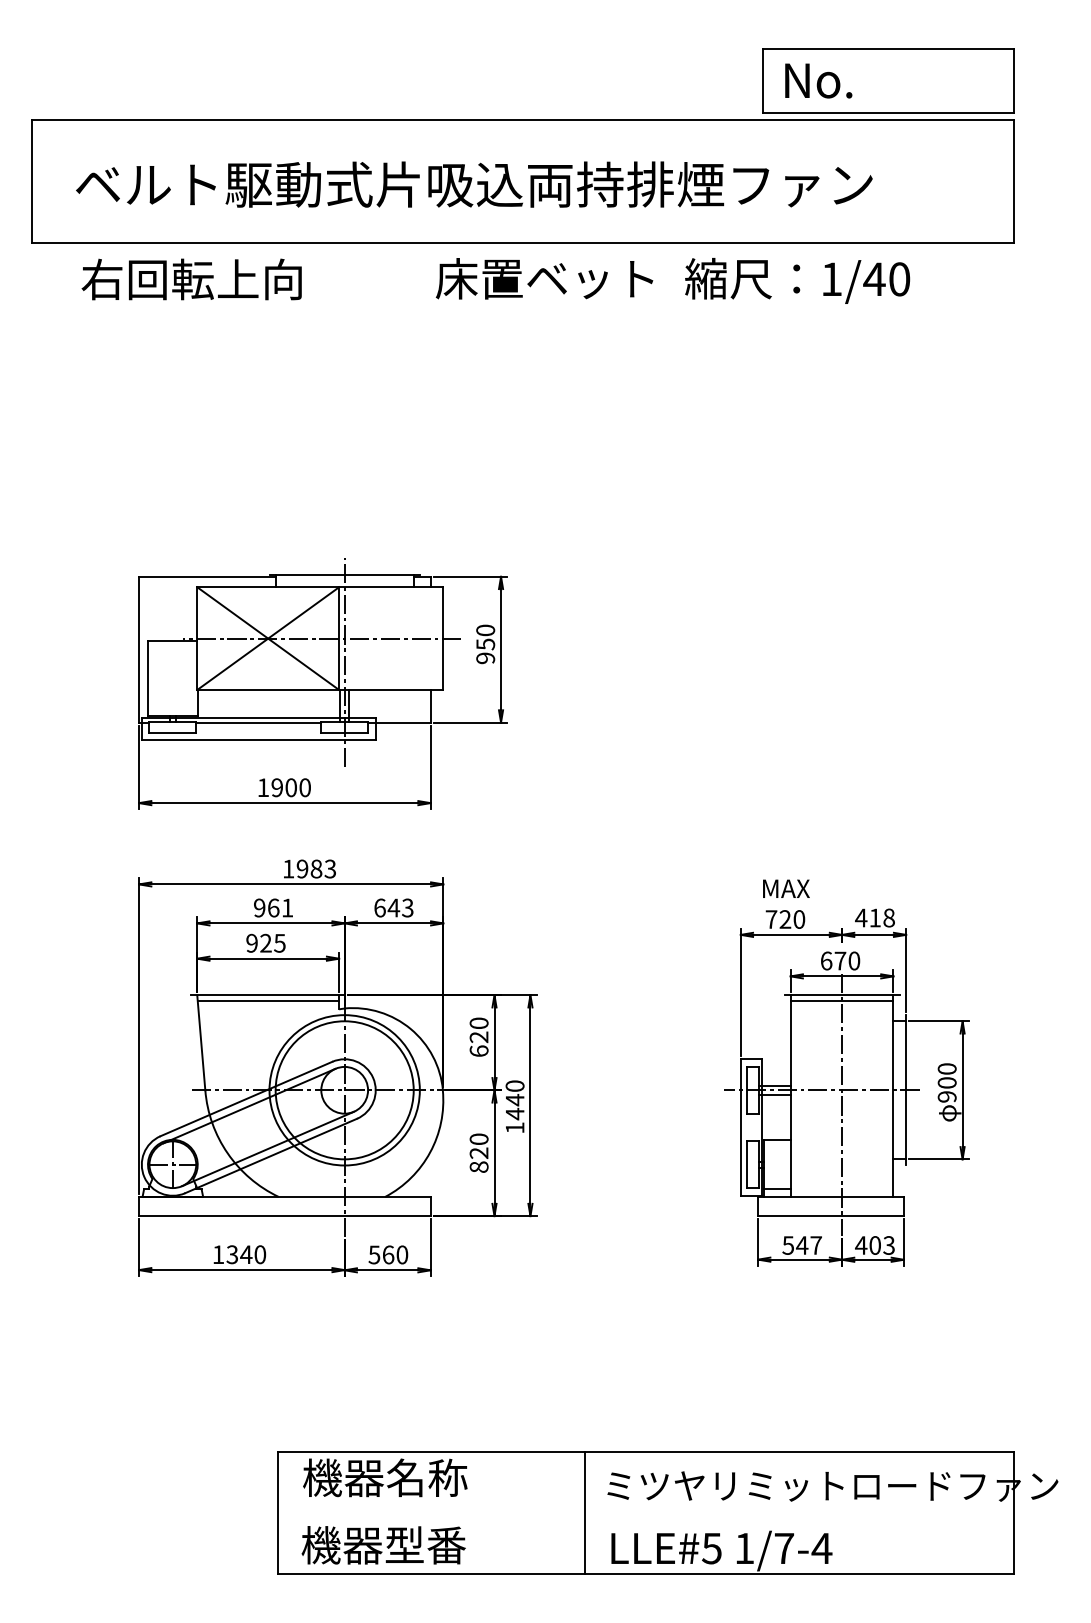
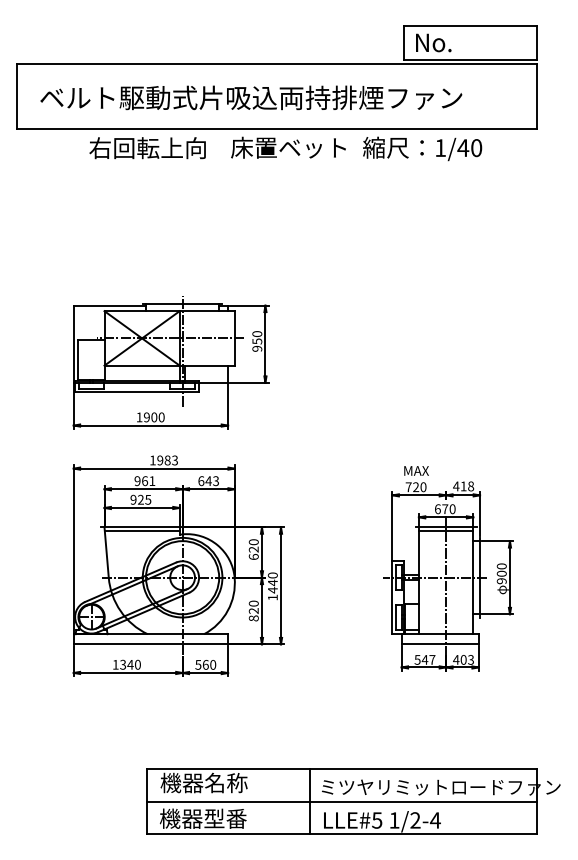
text: (191, 280) -> (147, 148), moved
line: (646, 1512) -> (342, 801), added
text: (784, 1548) -> (415, 820), 1/7-4 -> 1/2-4

